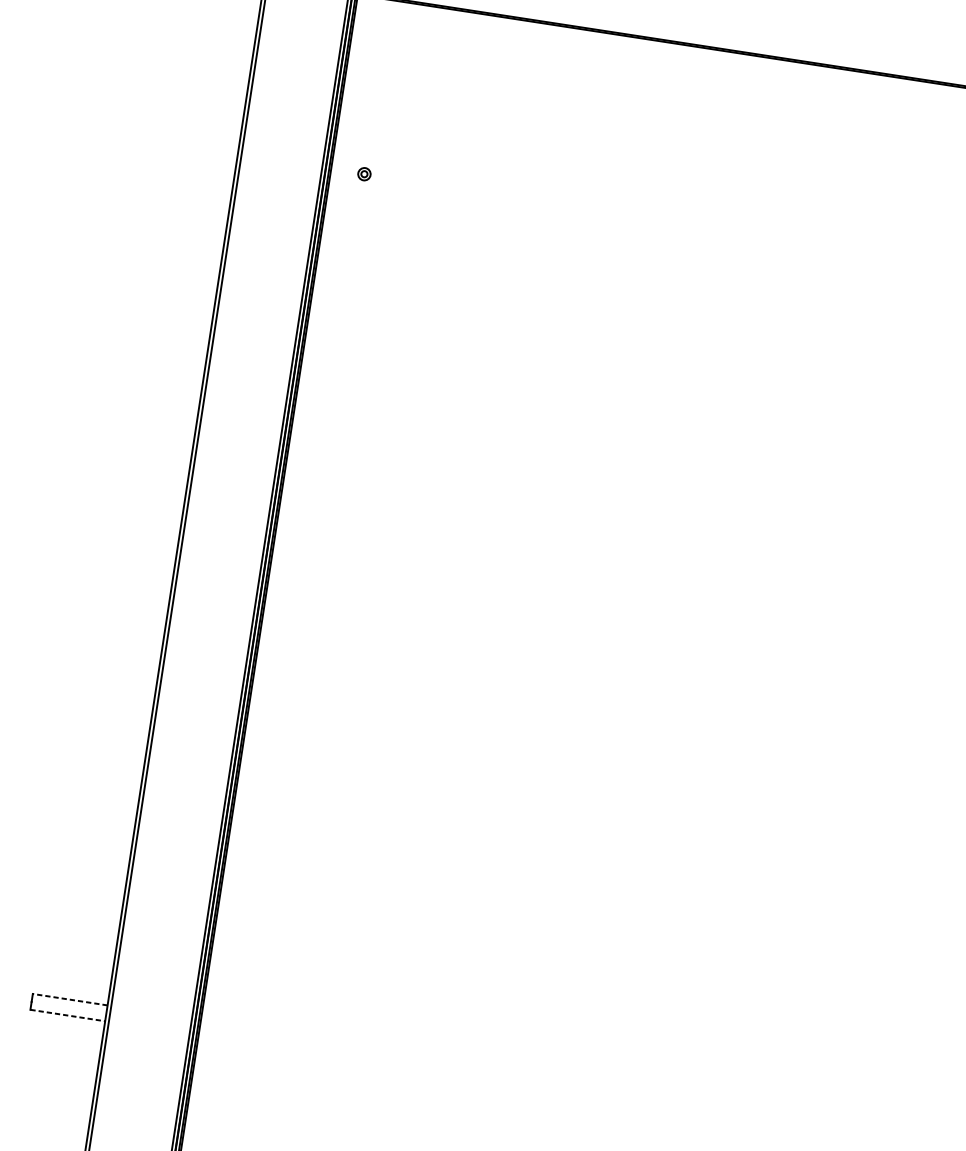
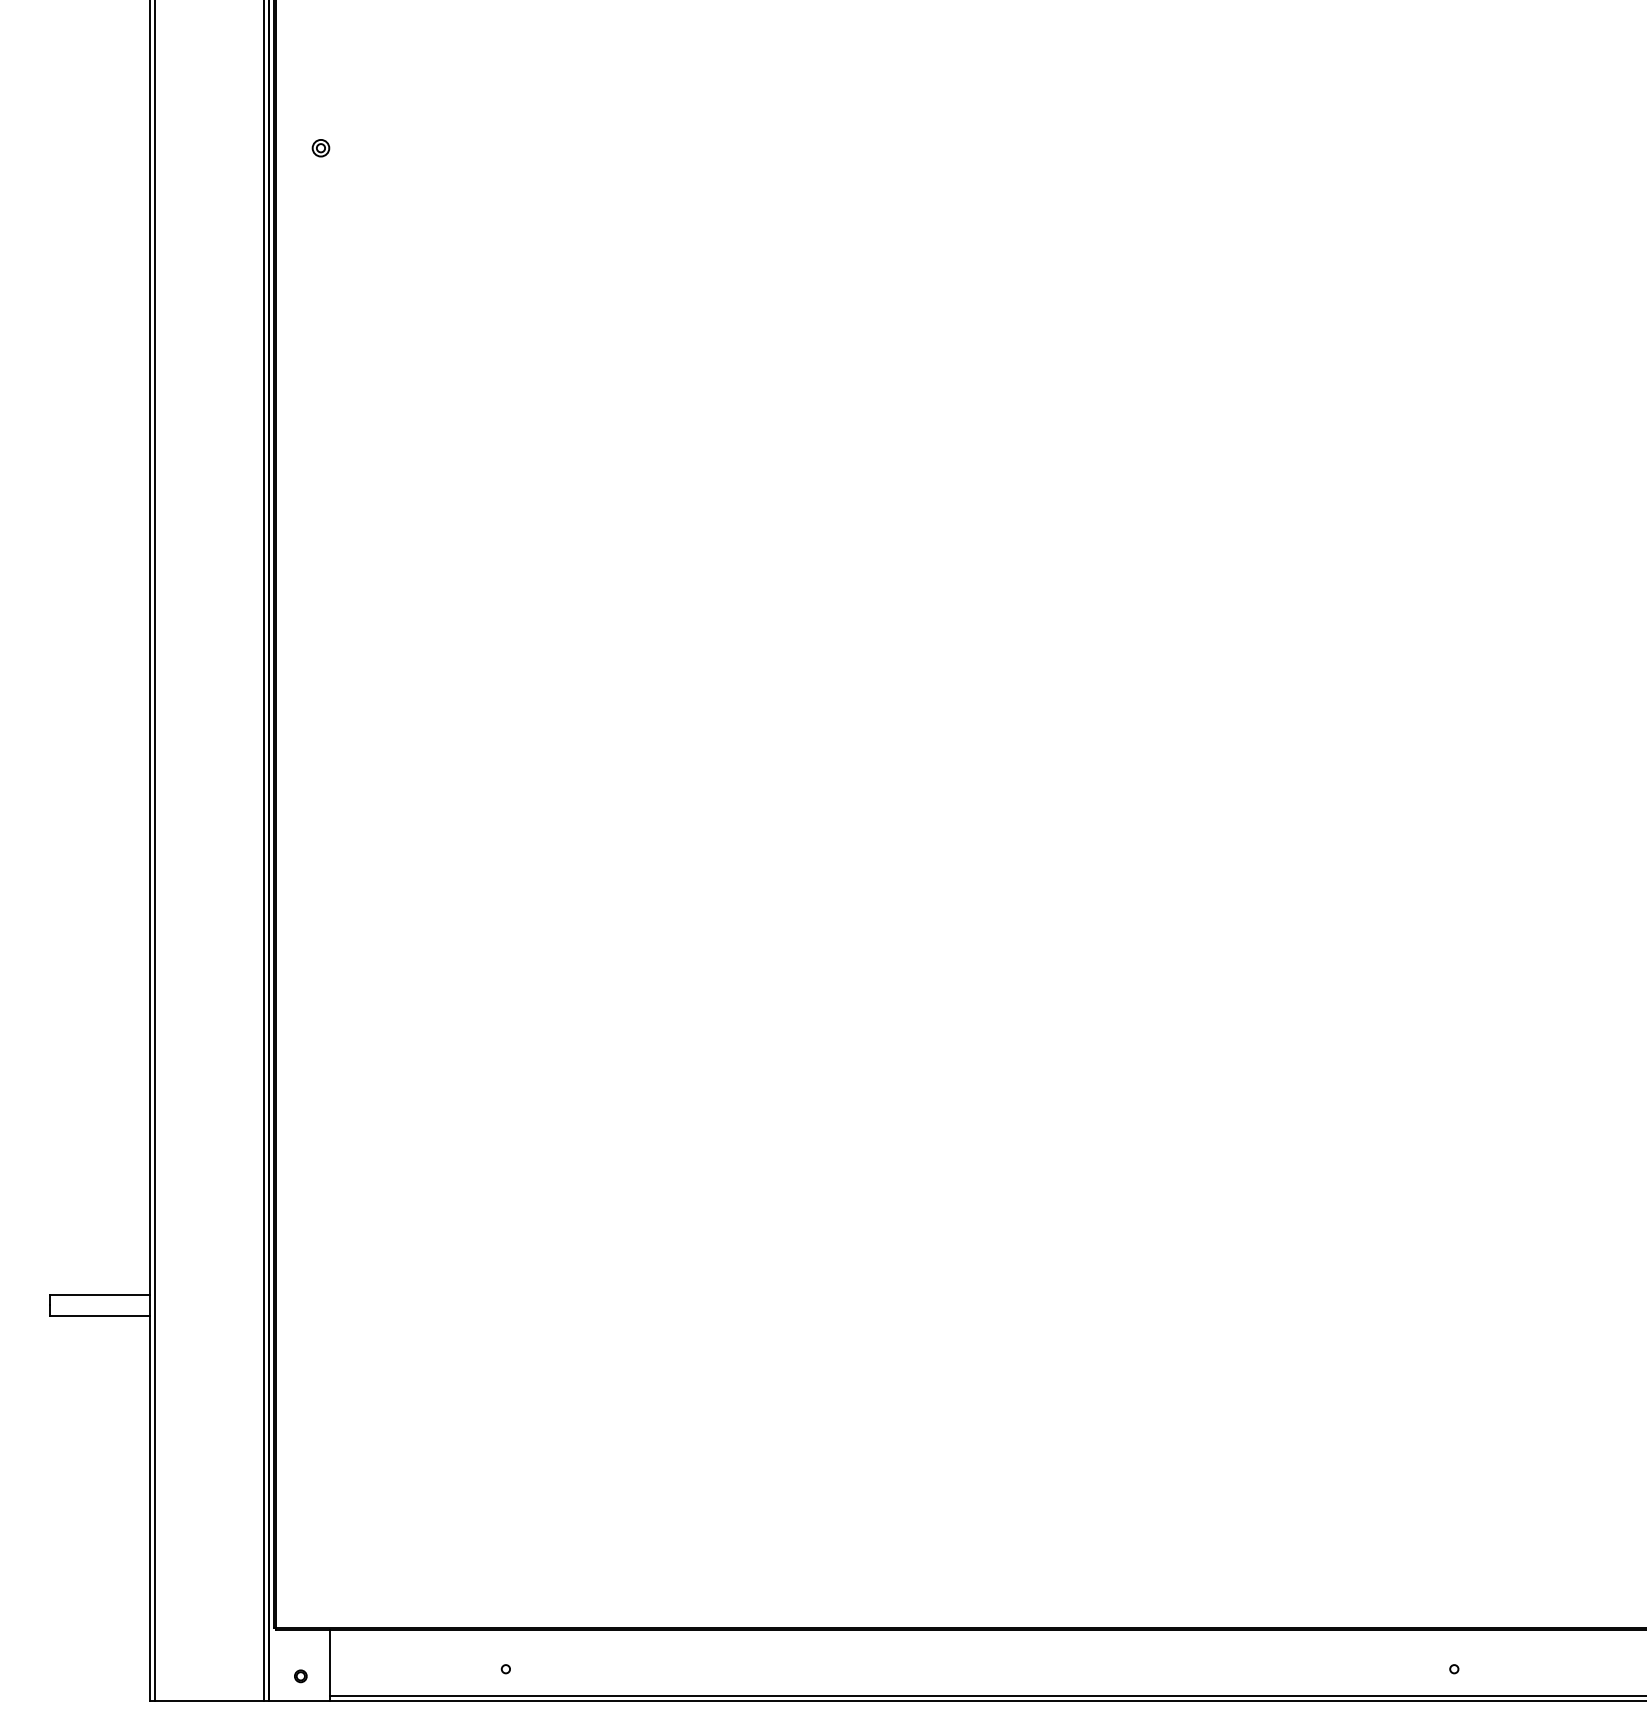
line: (69, 999) -> (99, 1294), dashed -> solid
line: (68, 1015) -> (100, 1315), dashed -> solid

